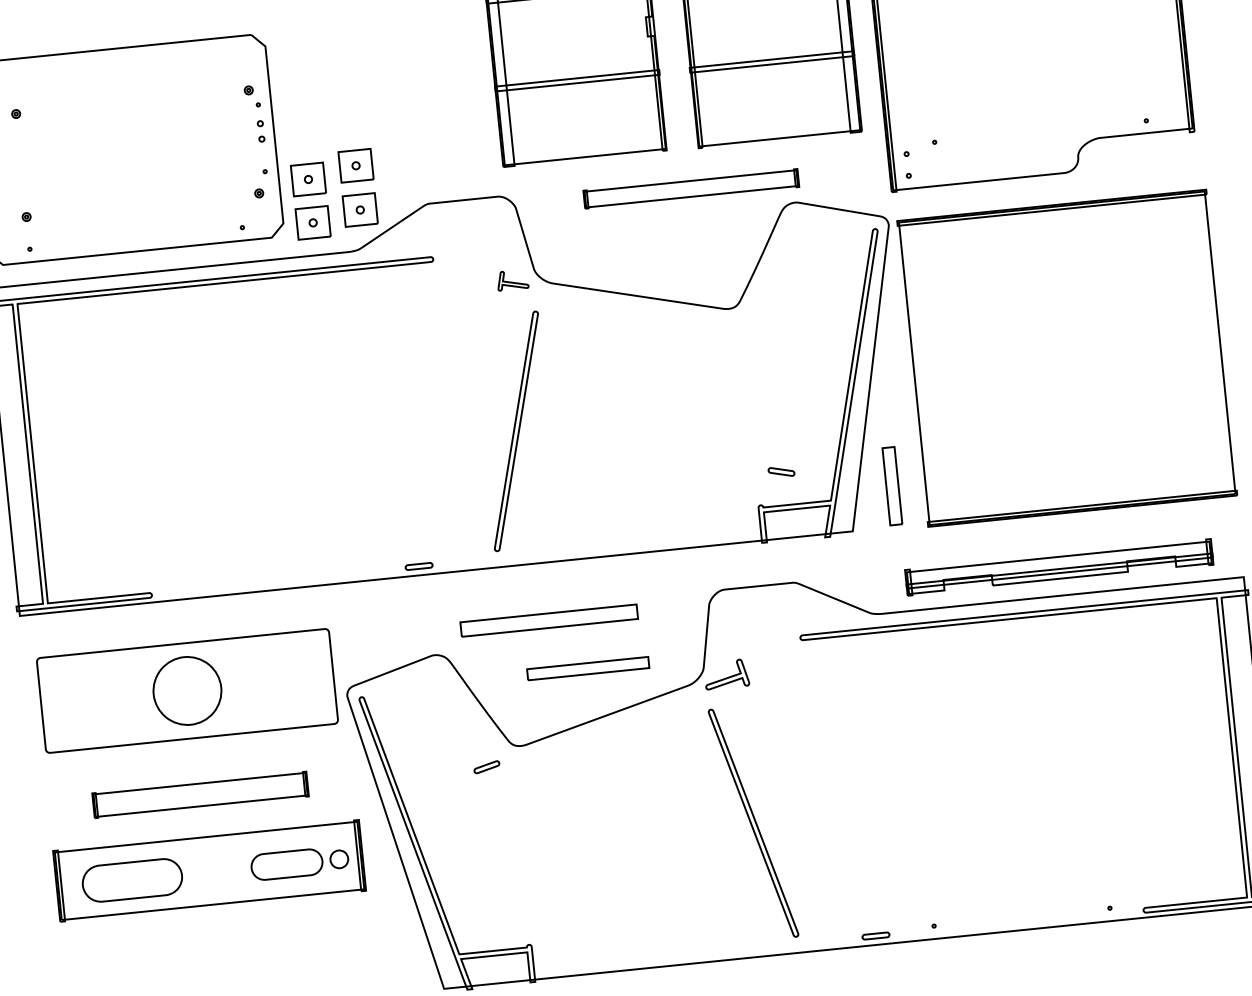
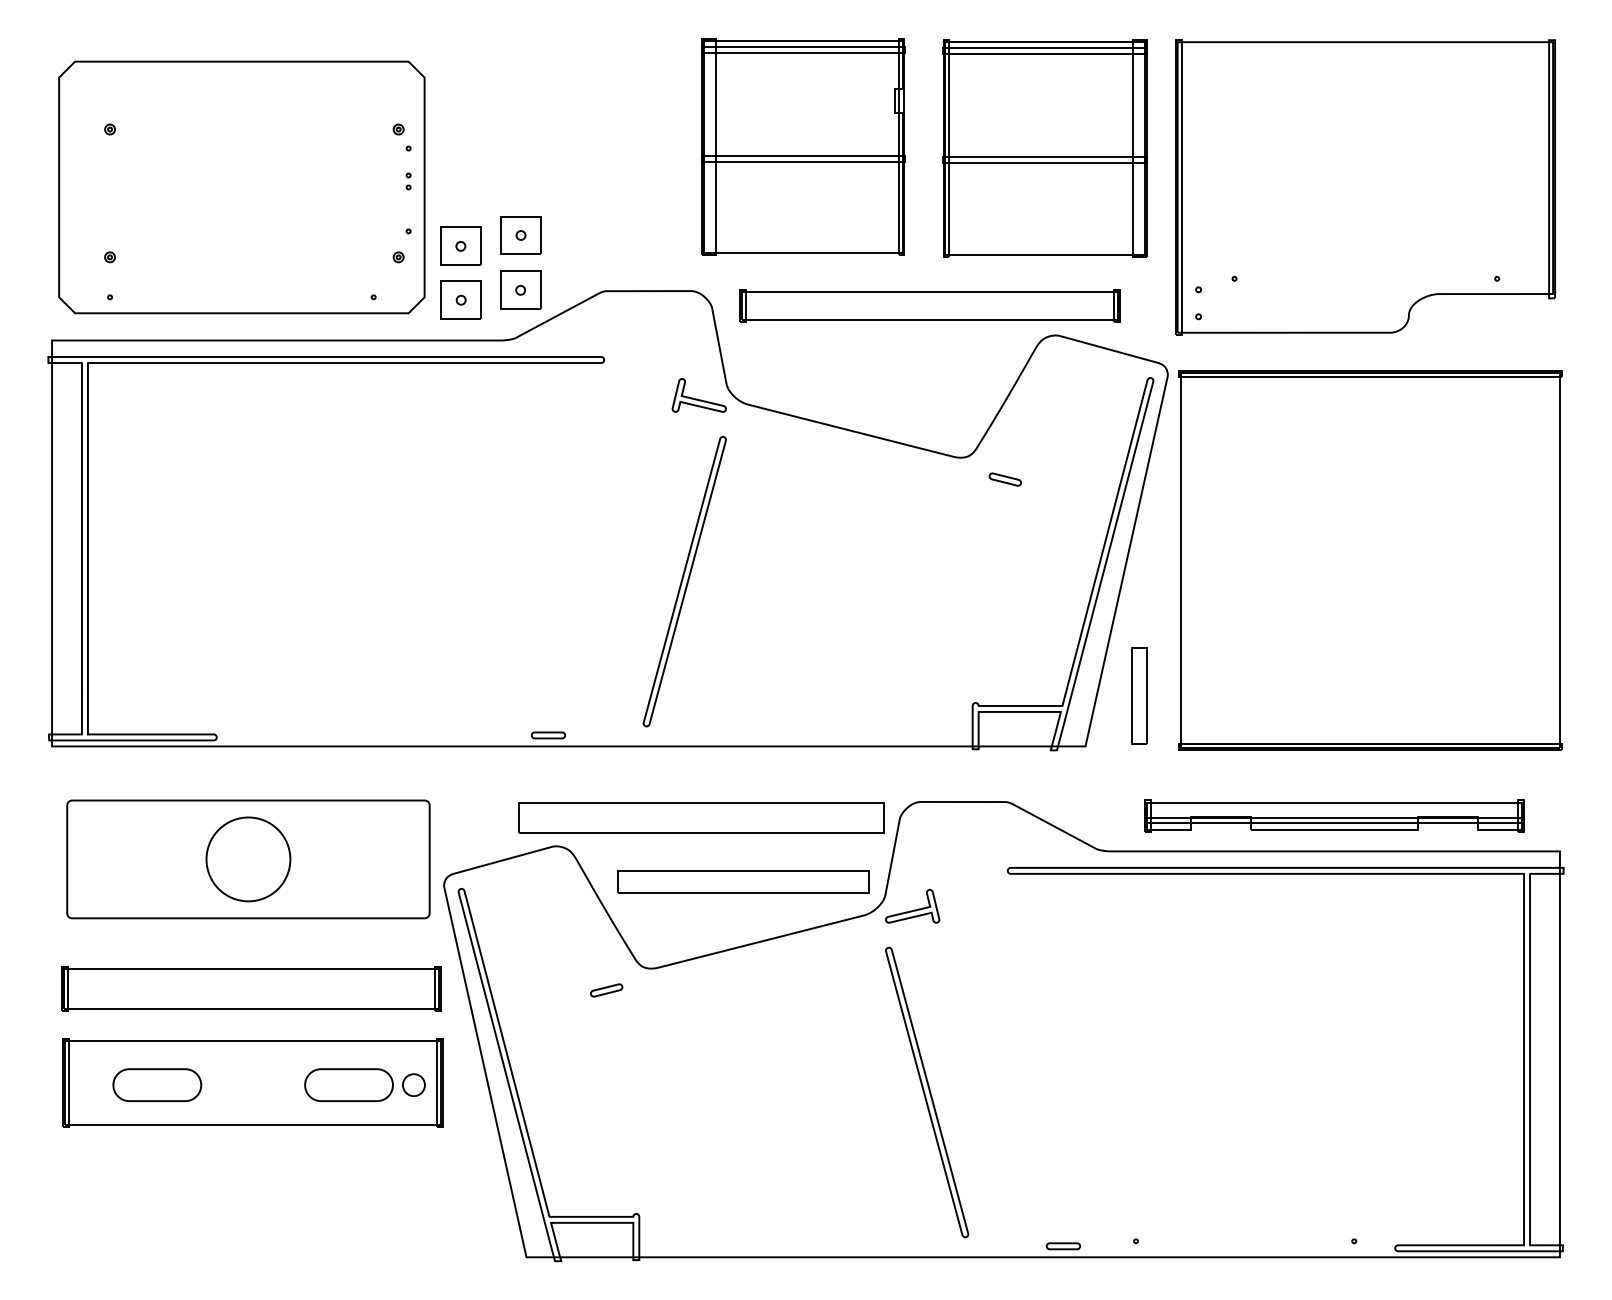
part: (260, 131) -> (408, 181), size x0.62
part: (691, 188) -> (929, 305), size x1.43
part: (512, 280) -> (698, 395), size x1.43
part: (780, 471) -> (1004, 479), moved
part: (549, 620) -> (701, 817), size x1.67
part: (588, 668) -> (743, 881), size x1.67
part: (200, 794) -> (251, 988), size x1.43
part: (132, 879) -> (157, 1084), size x0.71

